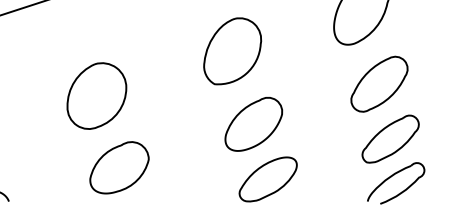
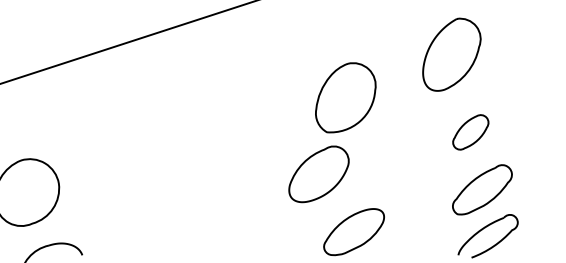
part: (232, 51) -> (345, 97), moved
part: (379, 84) -> (470, 132), size x0.6
part: (96, 95) -> (174, 144), removed
part: (253, 124) -> (318, 174), moved
part: (118, 167) -> (197, 219), removed

